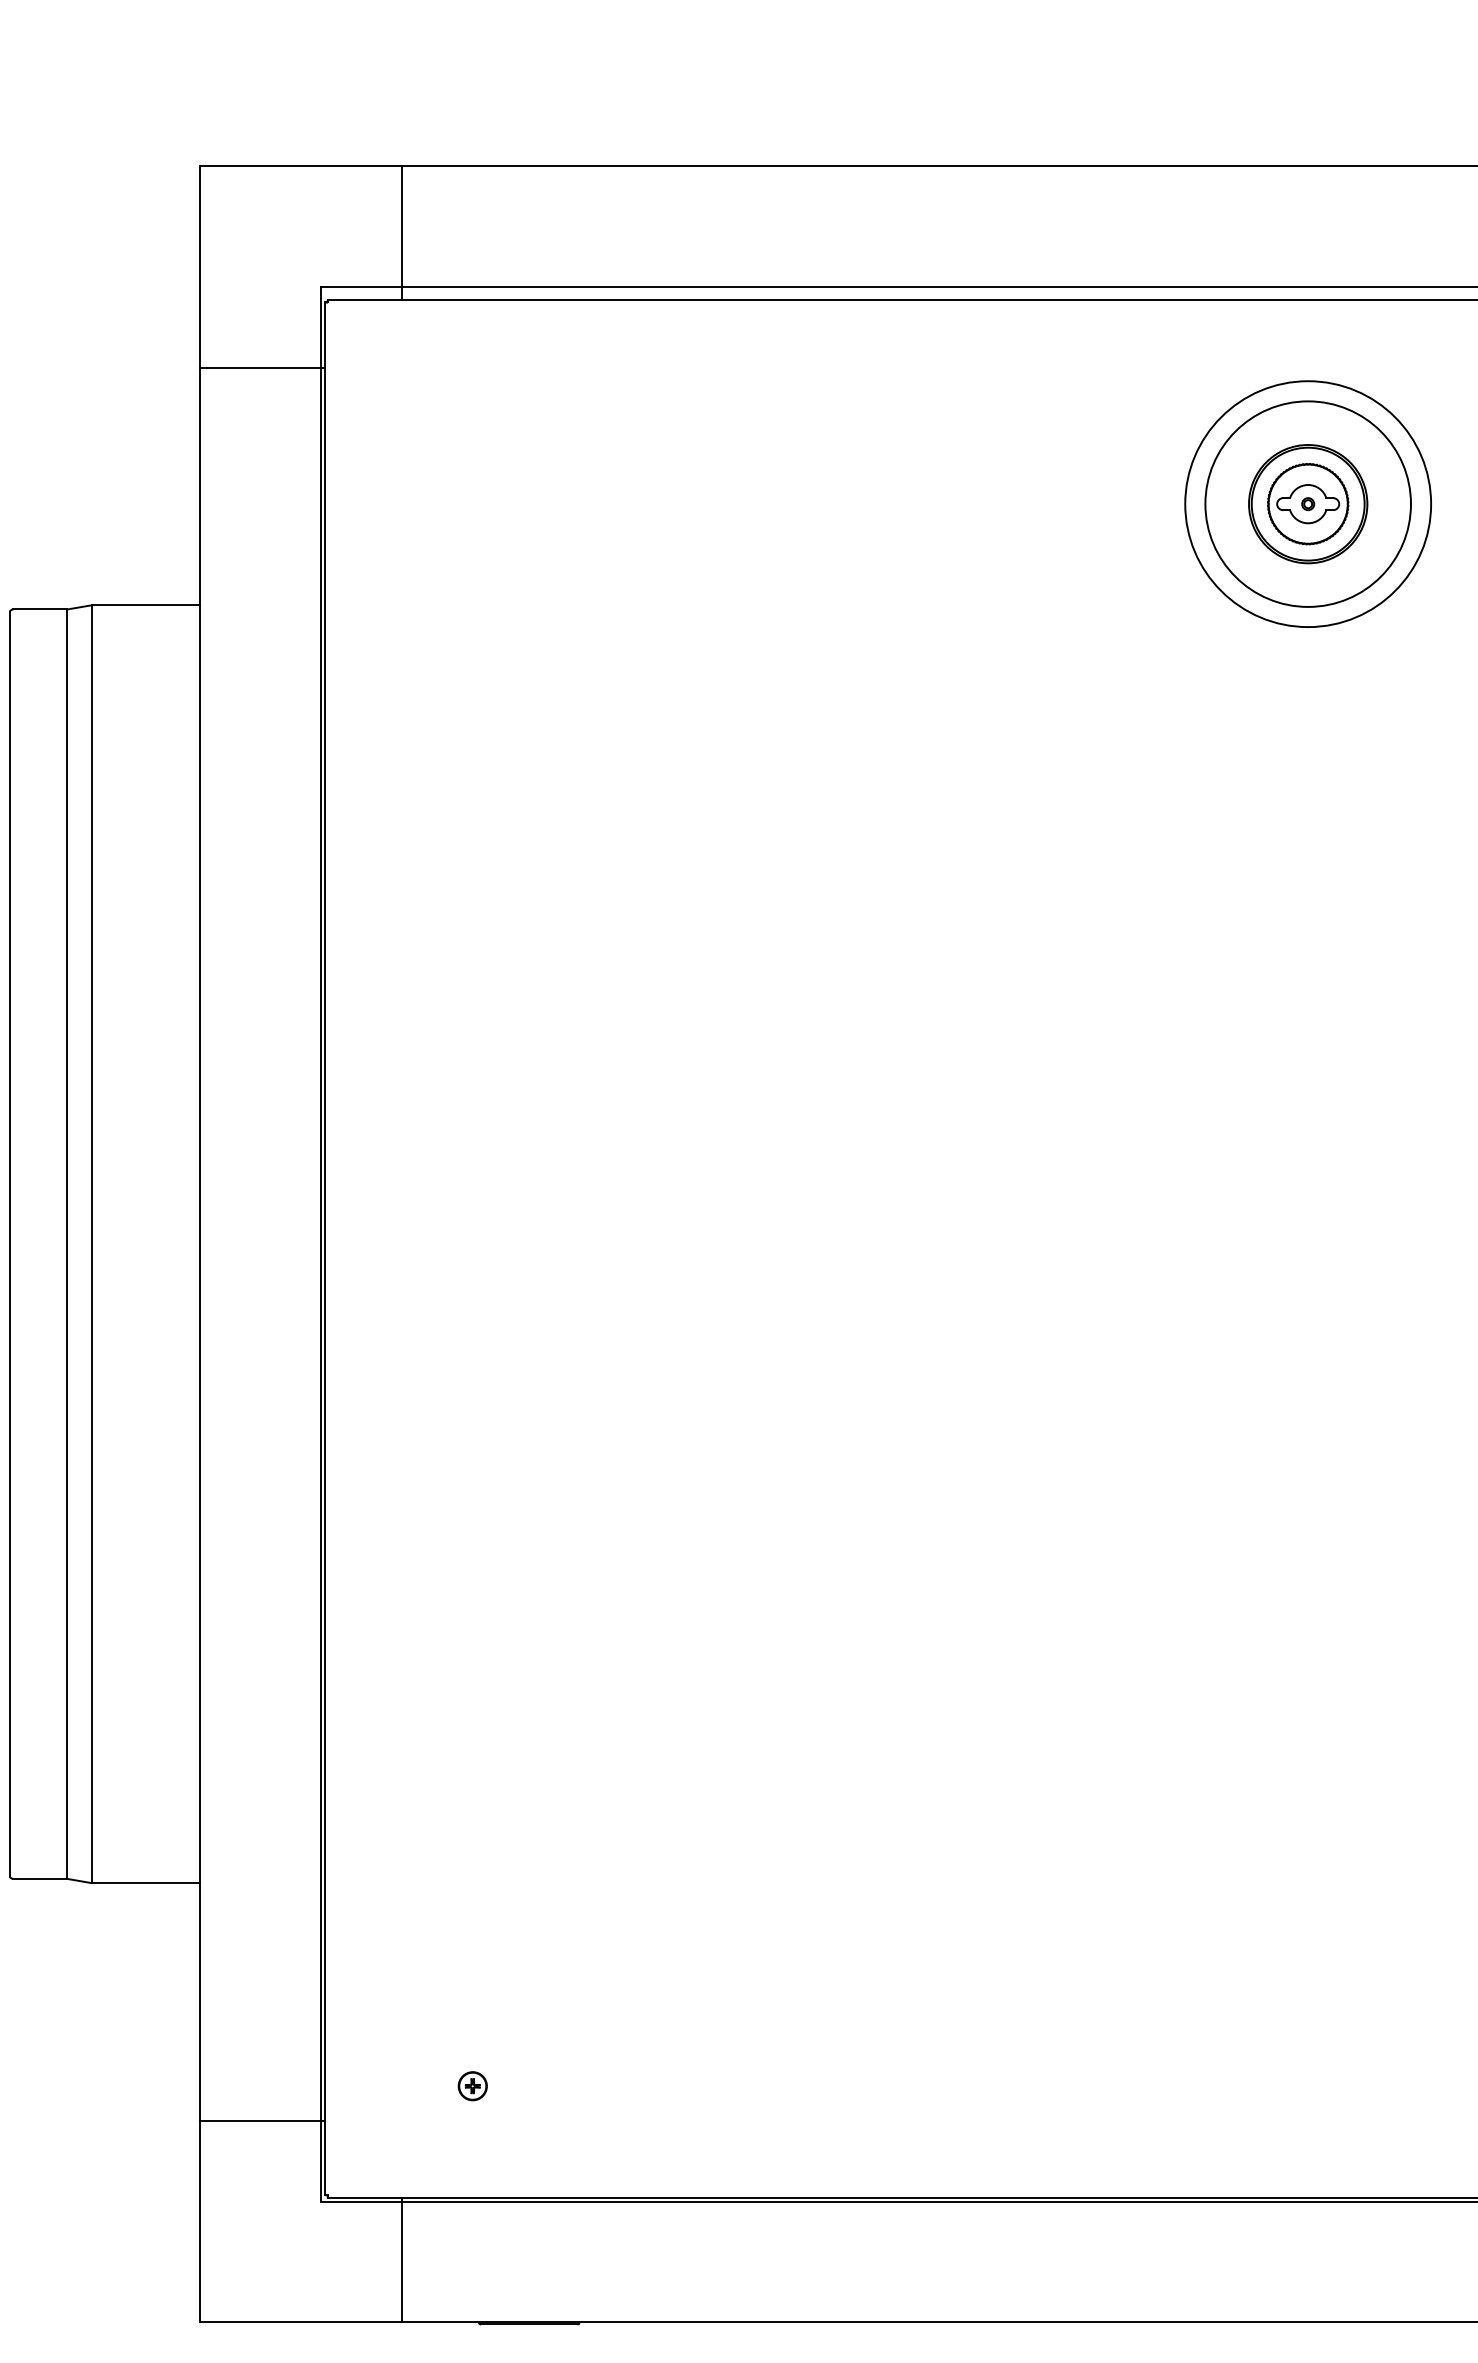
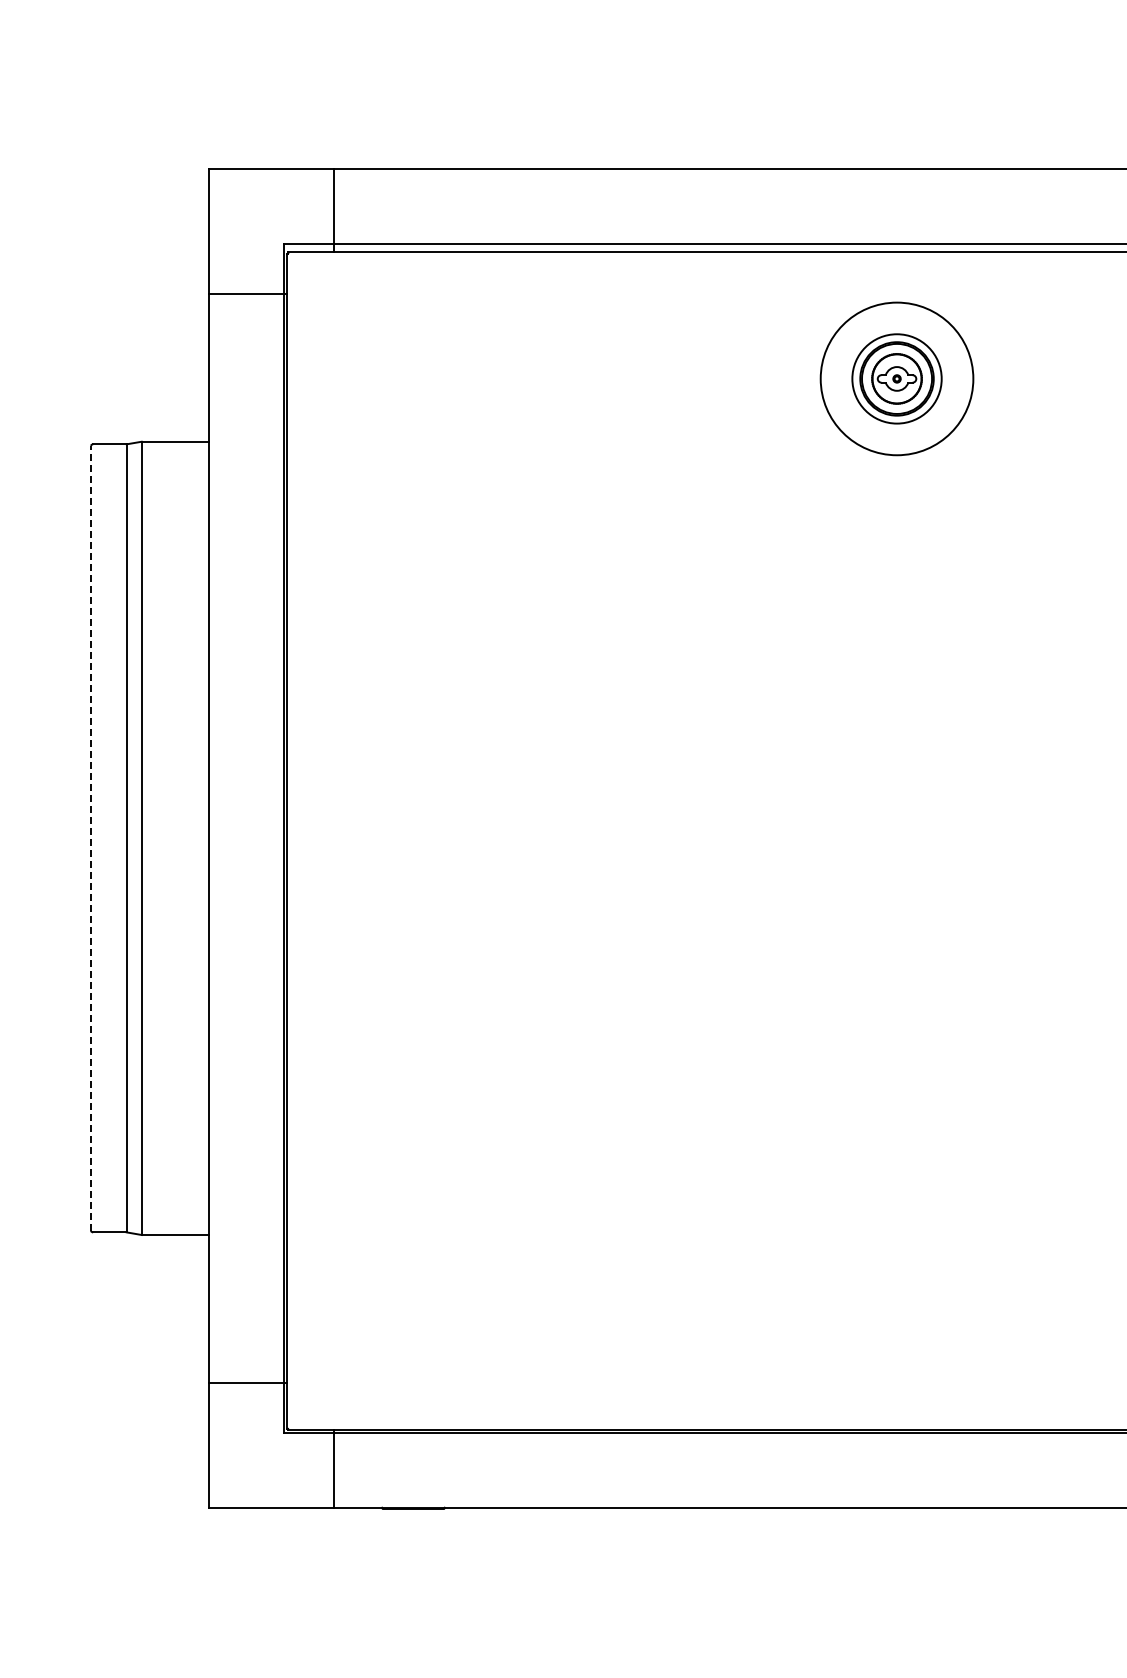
circle: (1307, 503) -> (896, 378), size x0.7
line: (9, 1244) -> (90, 838), solid -> dashed
part: (471, 2085) -> (377, 1360), removed

